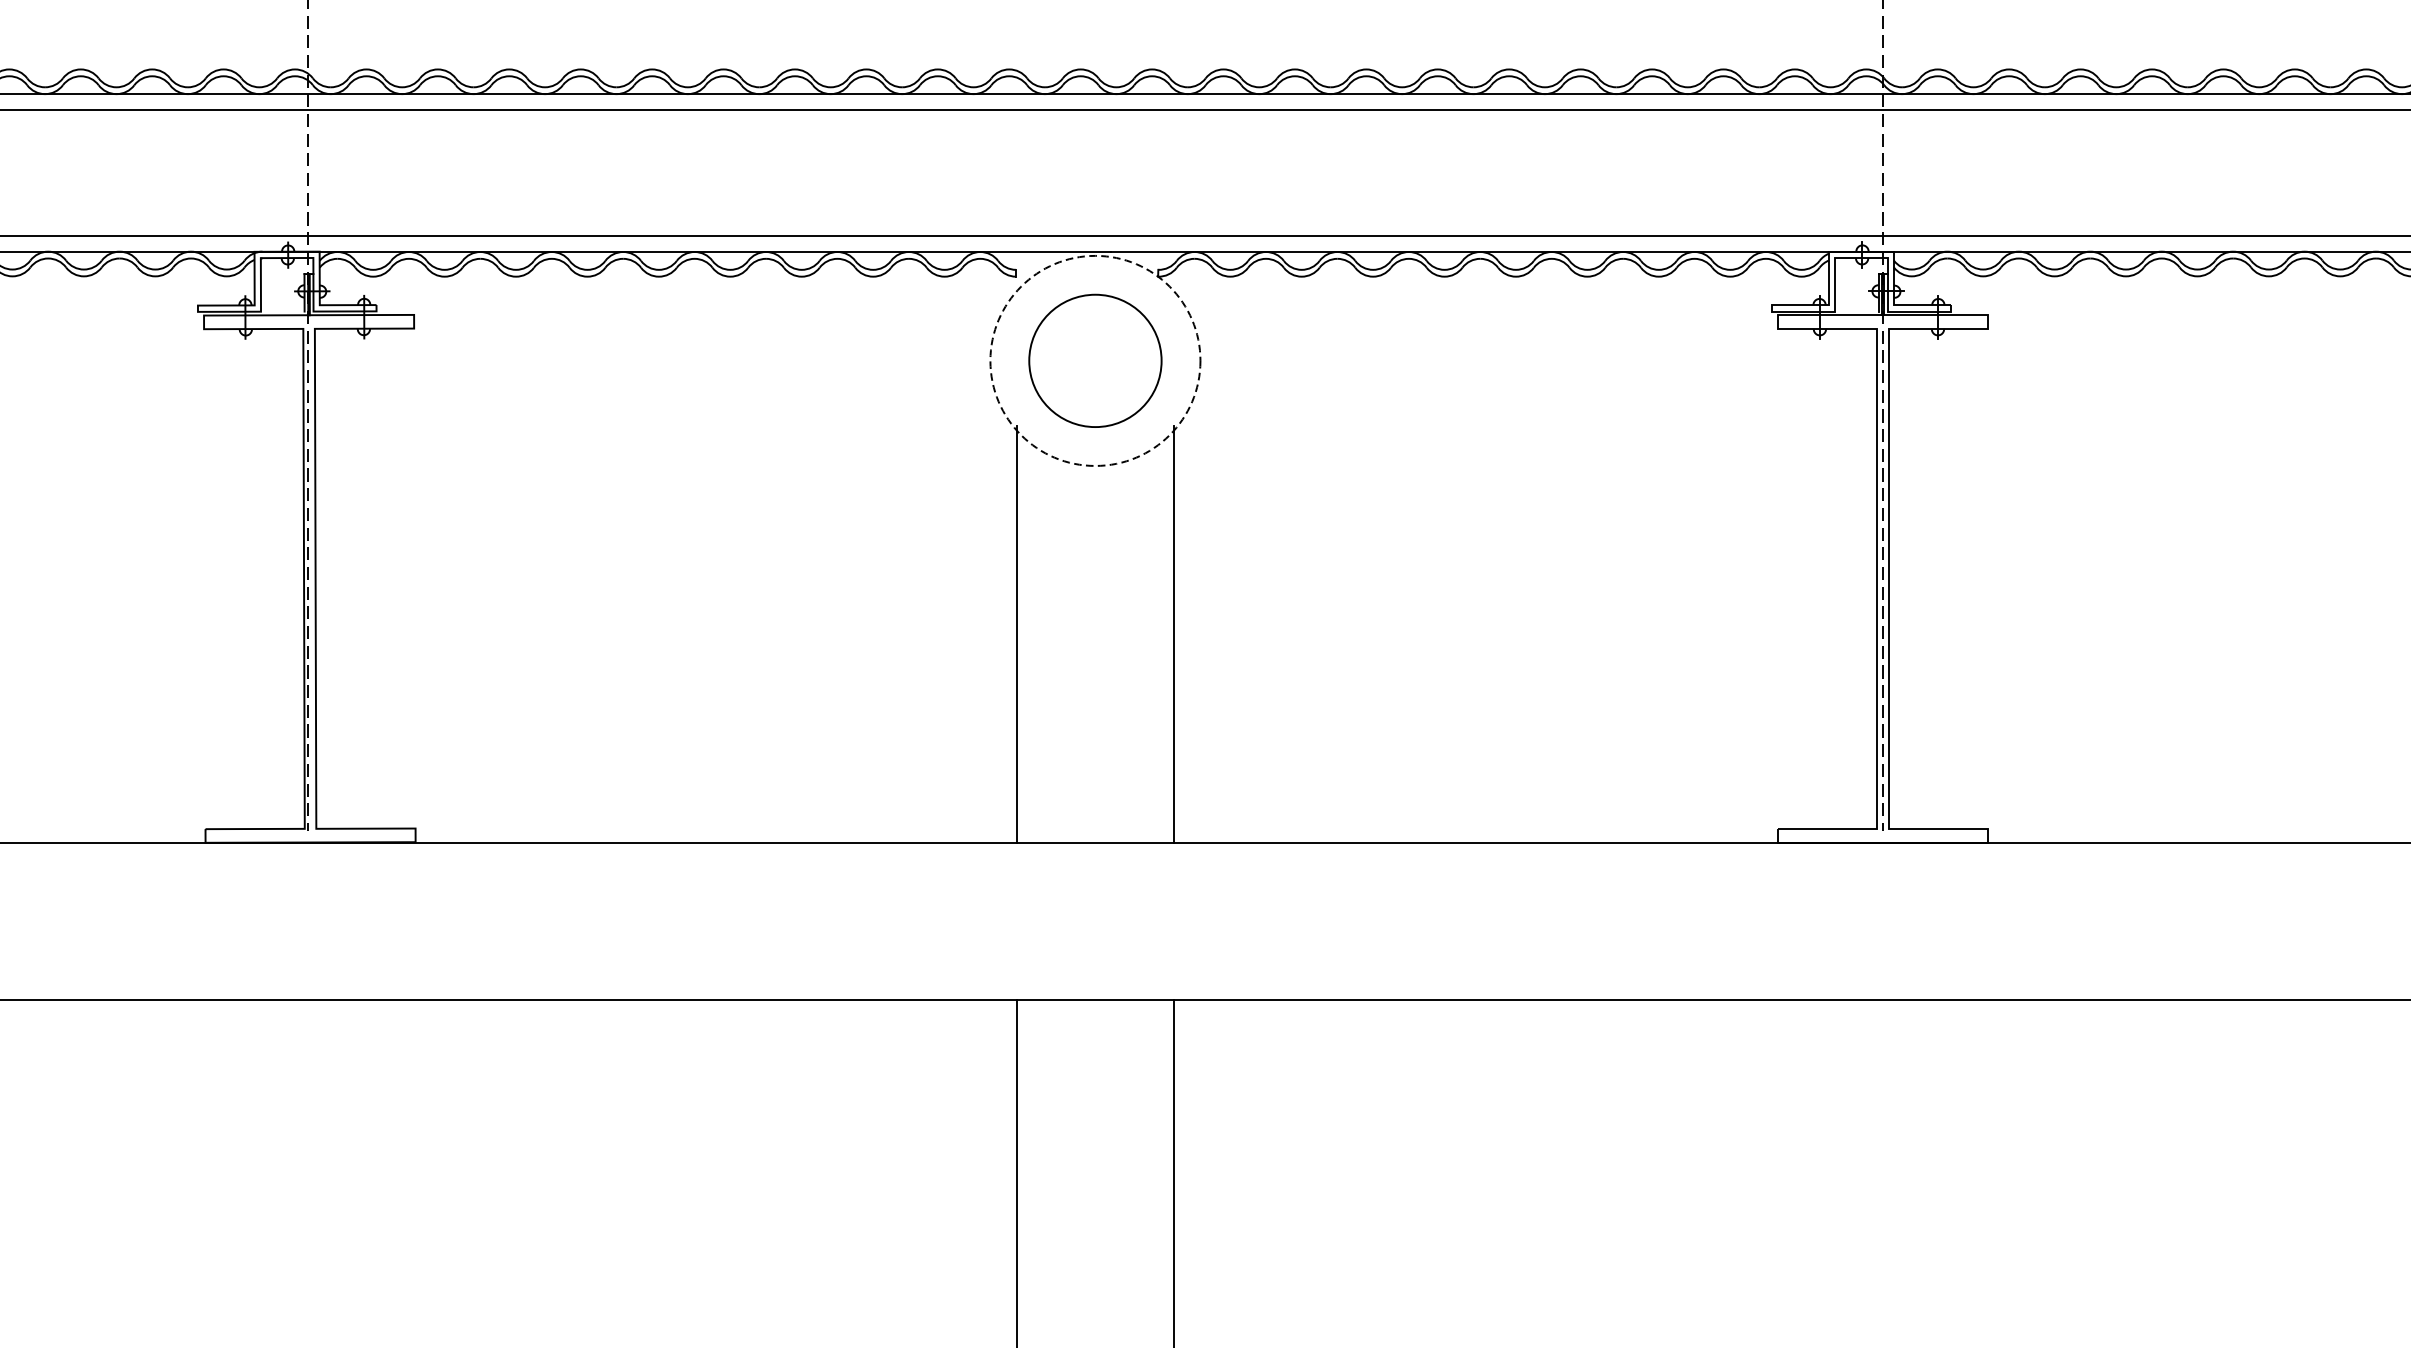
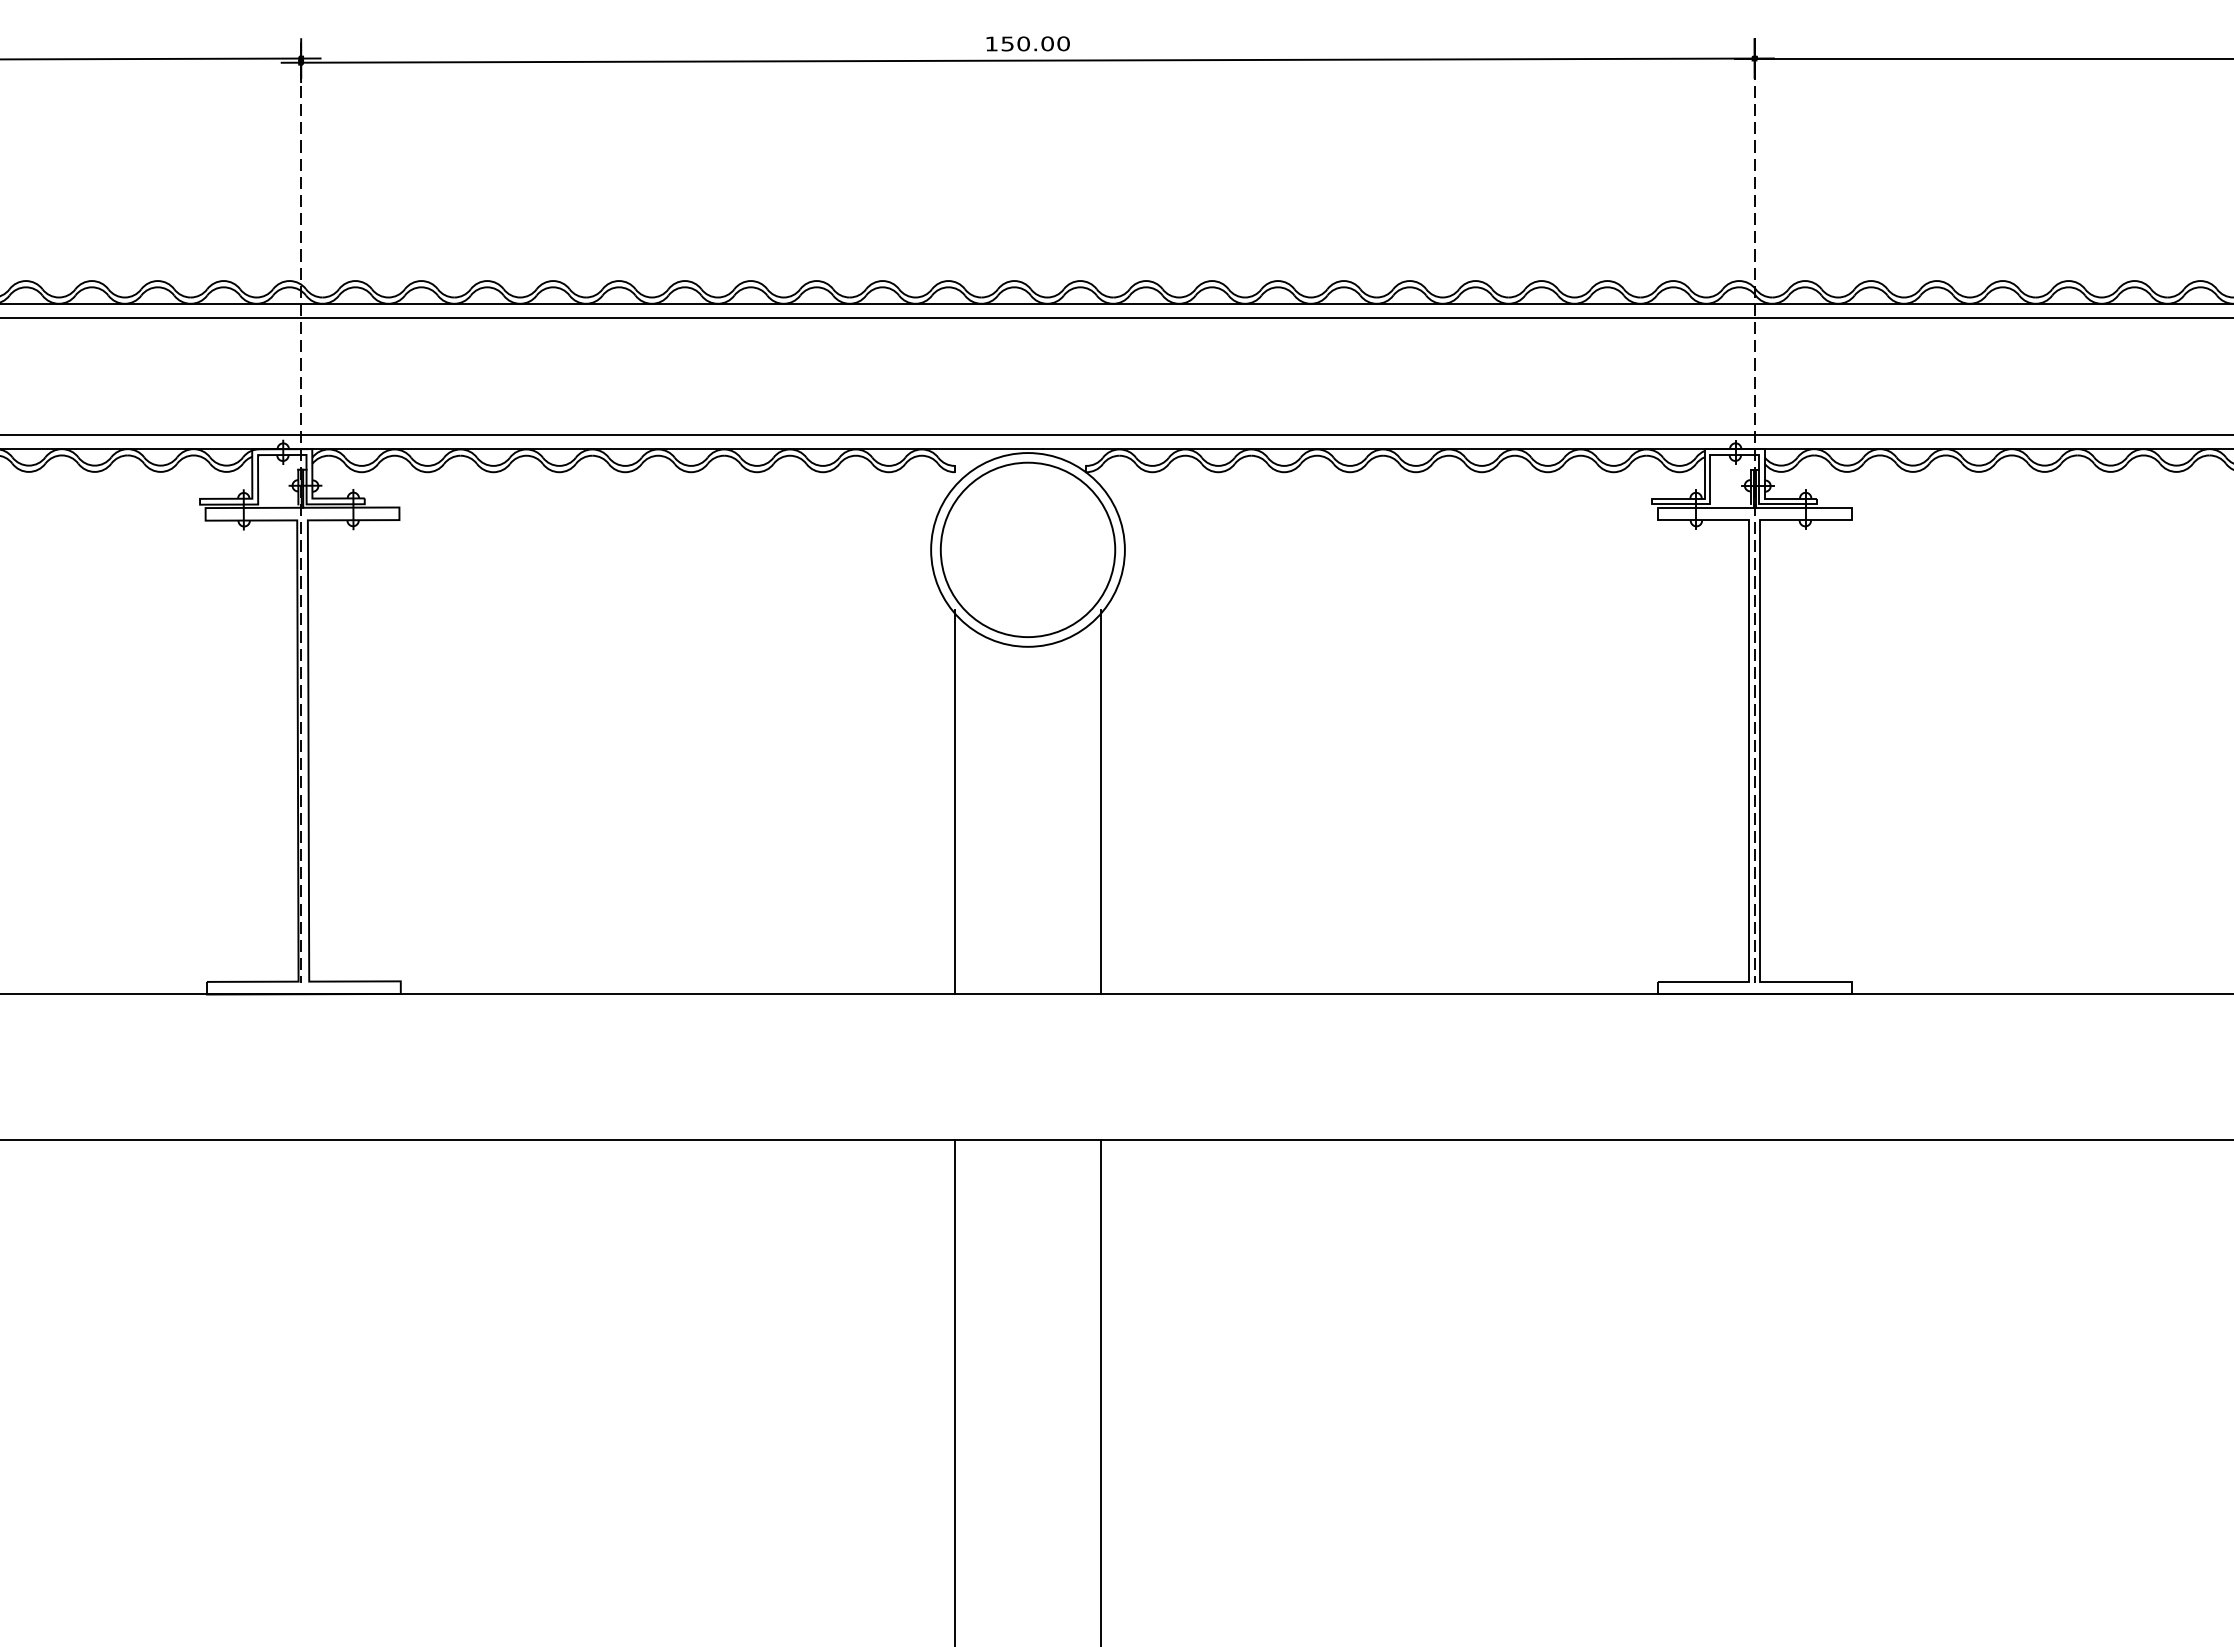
circle: (1094, 360) -> (1027, 549), dashed -> solid
circle: (1094, 360) -> (1027, 549), size x1.43

